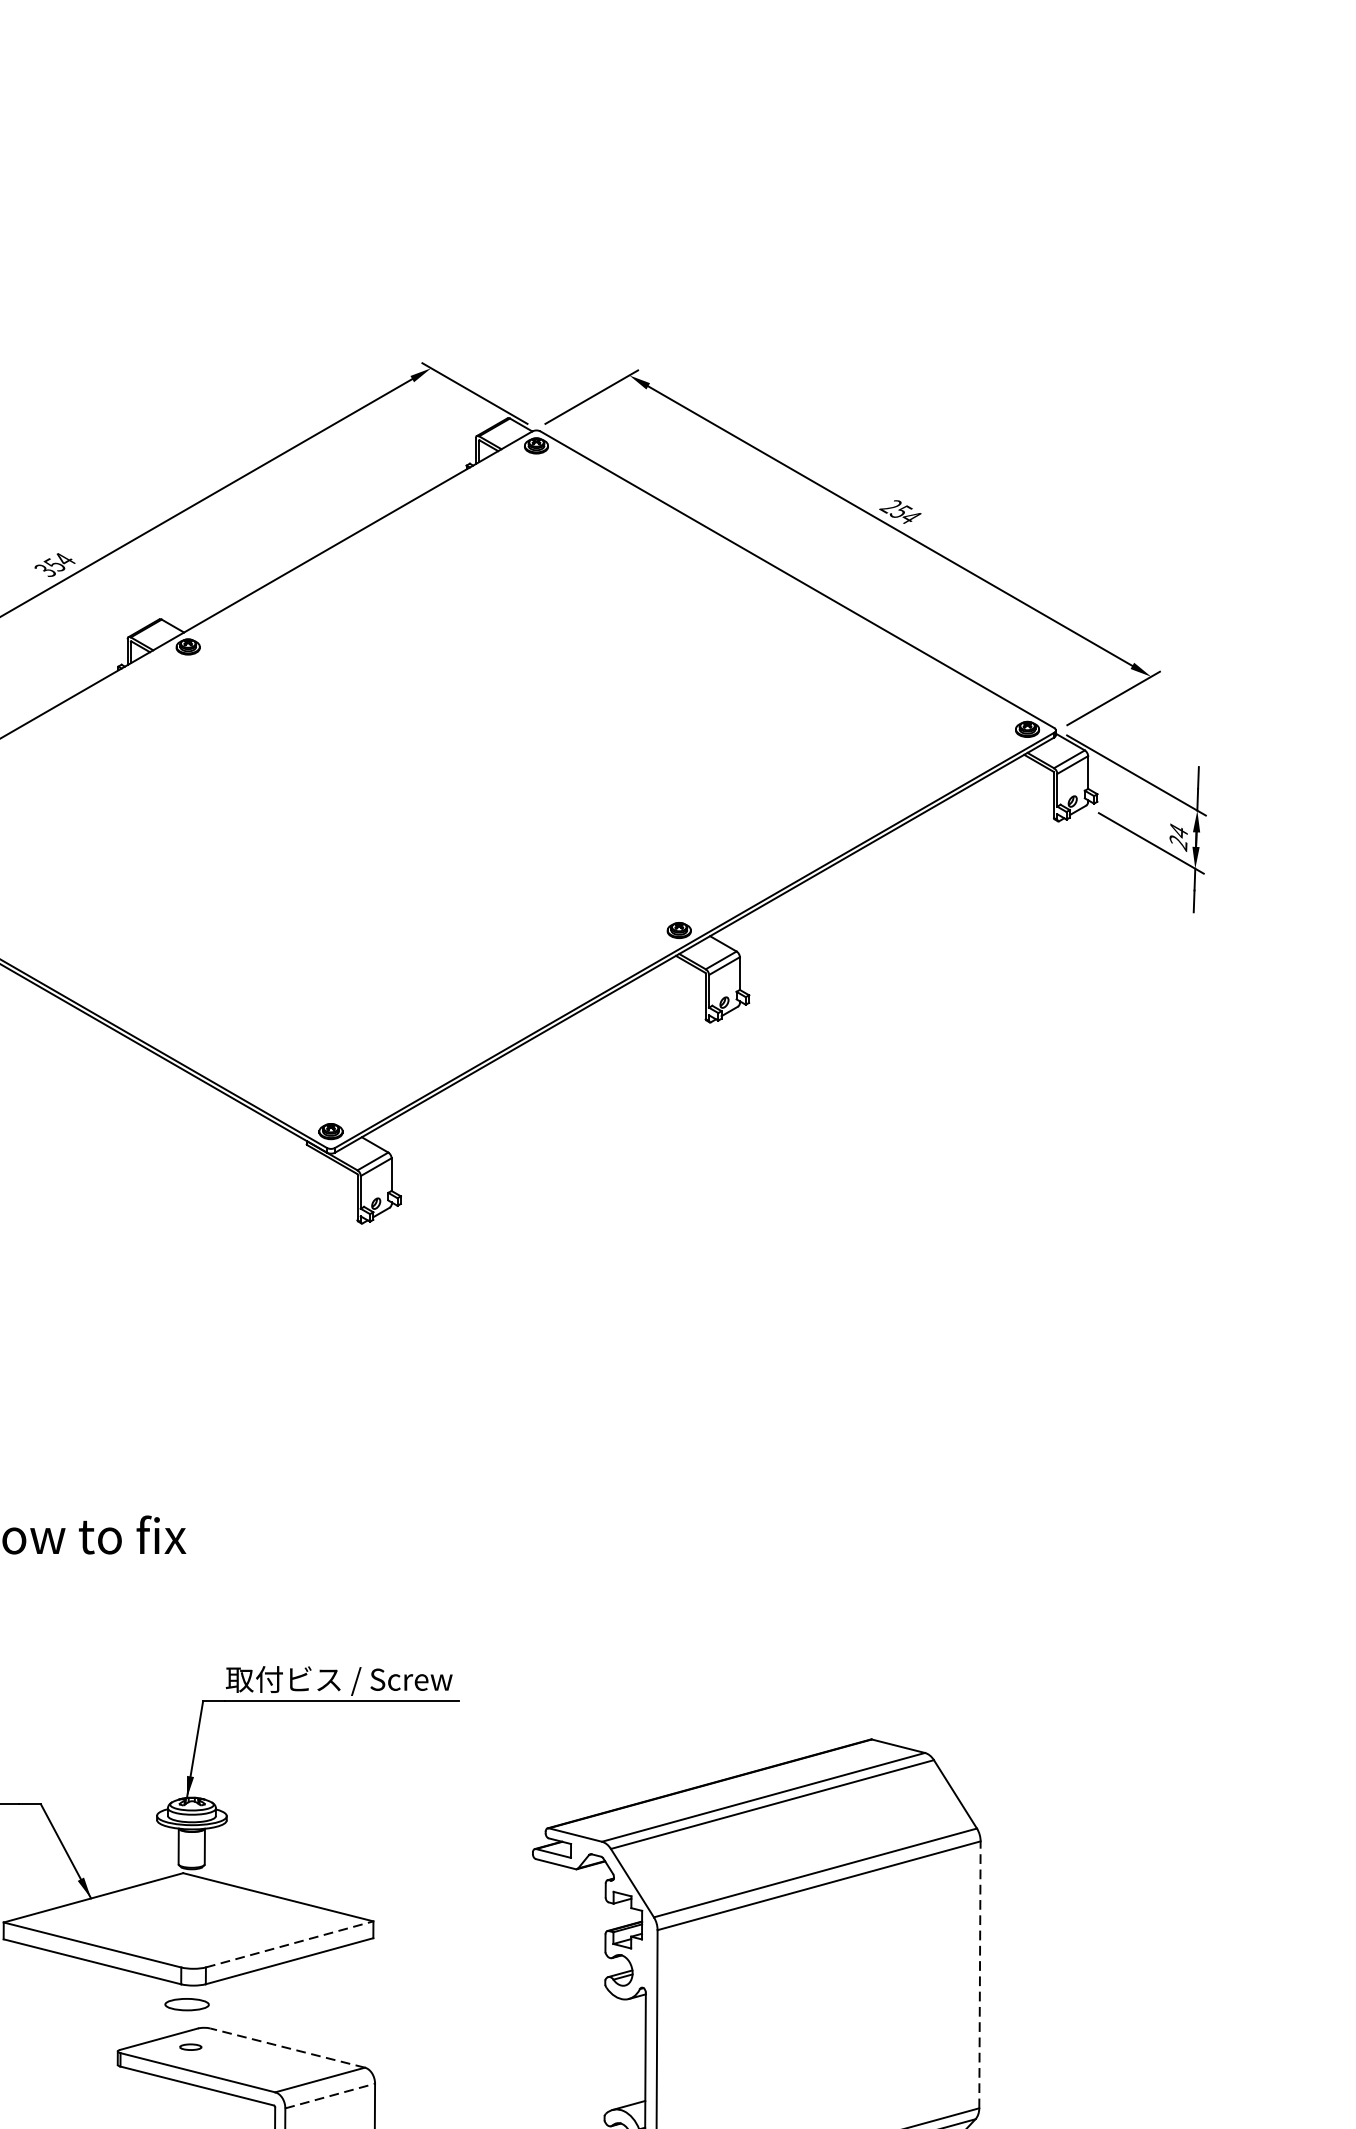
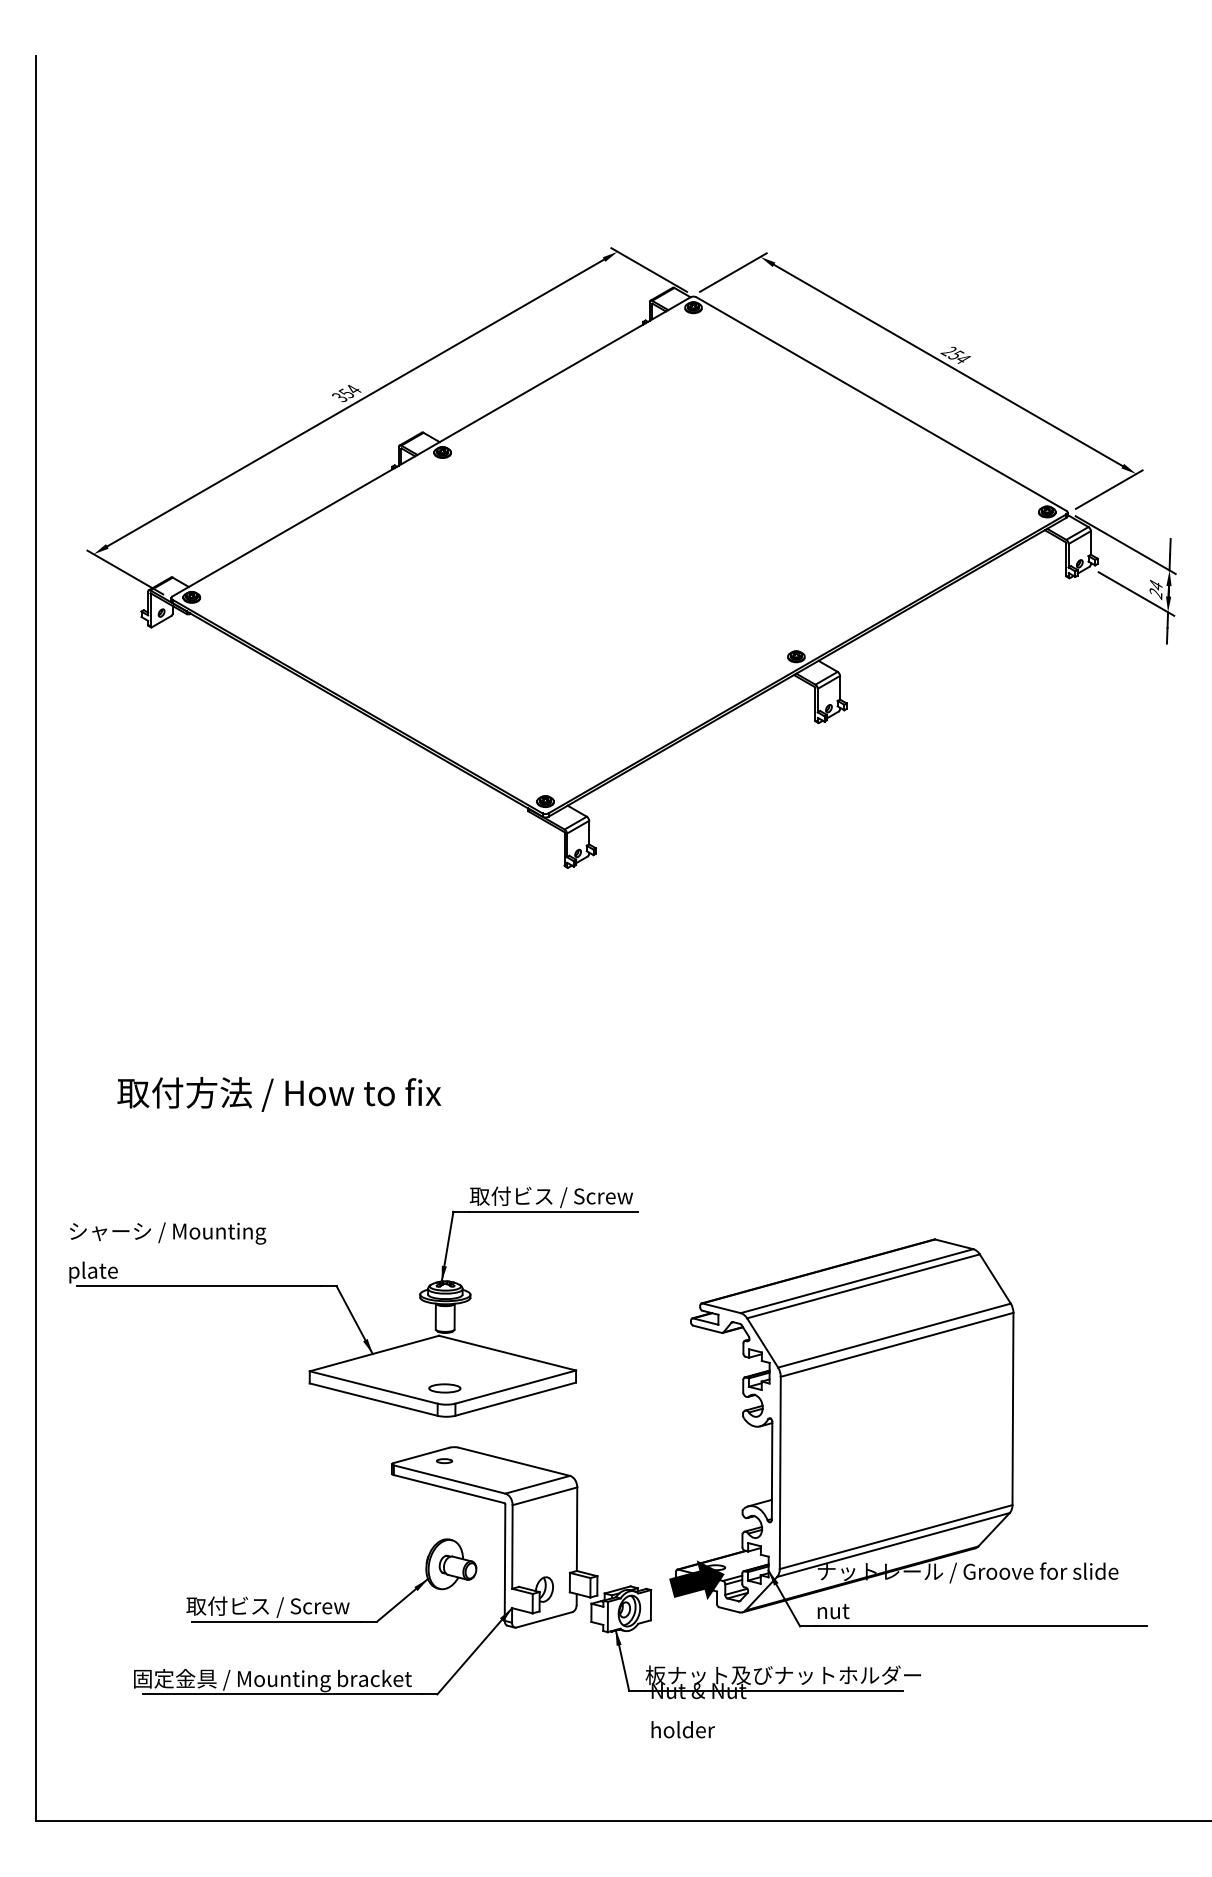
line: (289, 1944) -> (515, 1387), dashed -> solid
line: (979, 1974) -> (1012, 1408), dashed -> solid
part: (186, 2004) -> (444, 1388), moved
line: (286, 2047) -> (513, 1461), dashed -> solid
line: (329, 2096) -> (544, 1496), dashed -> solid

